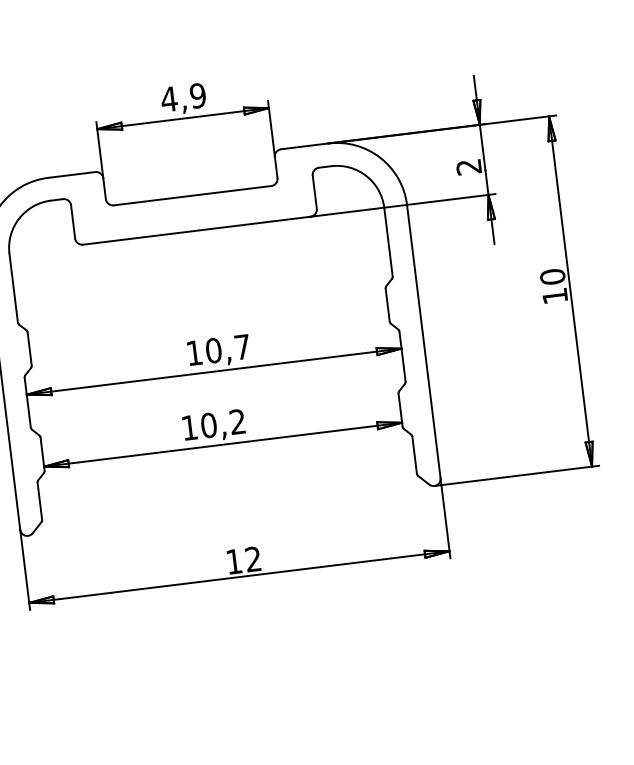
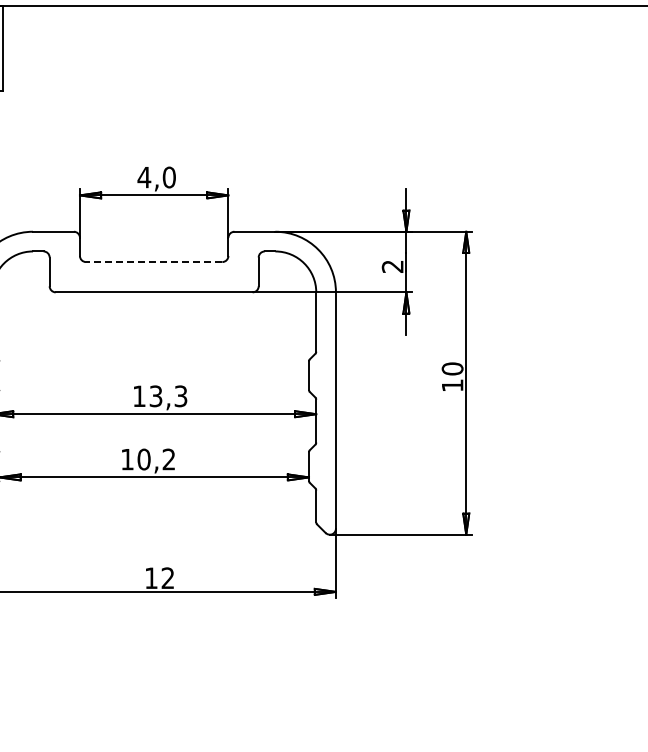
text: (197, 95) -> (168, 177), 4,9 -> 4,0
line: (191, 196) -> (153, 262), solid -> dashed
text: (228, 349) -> (168, 396), 10,7 -> 13,3

